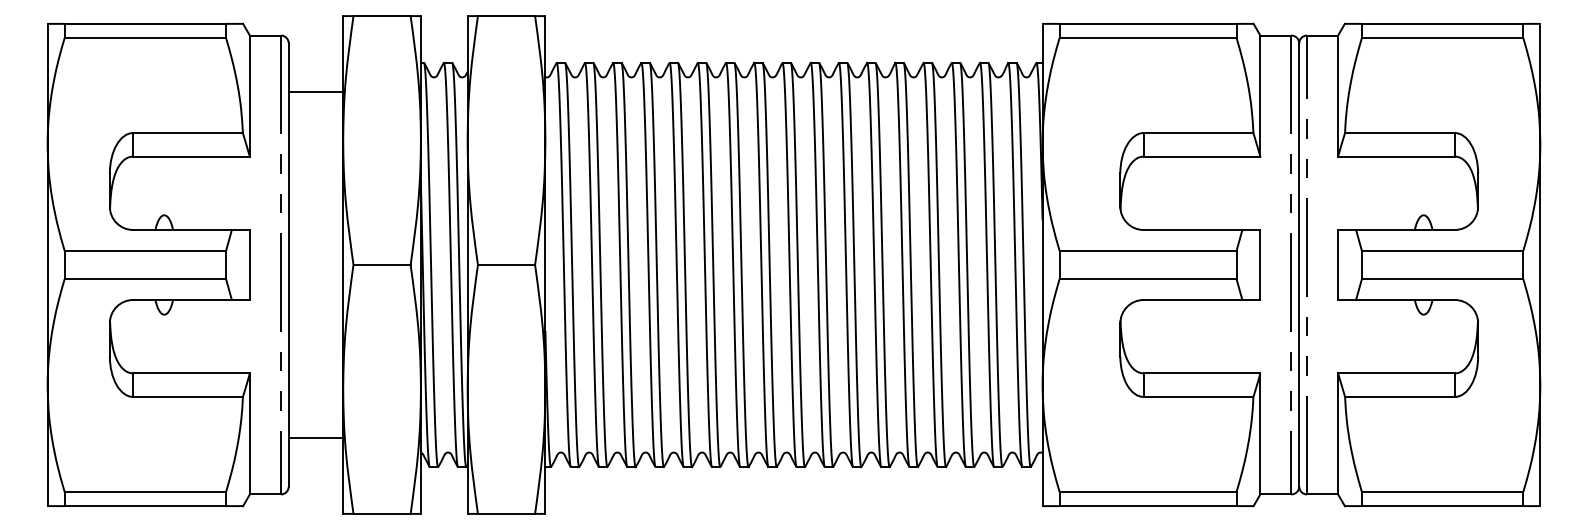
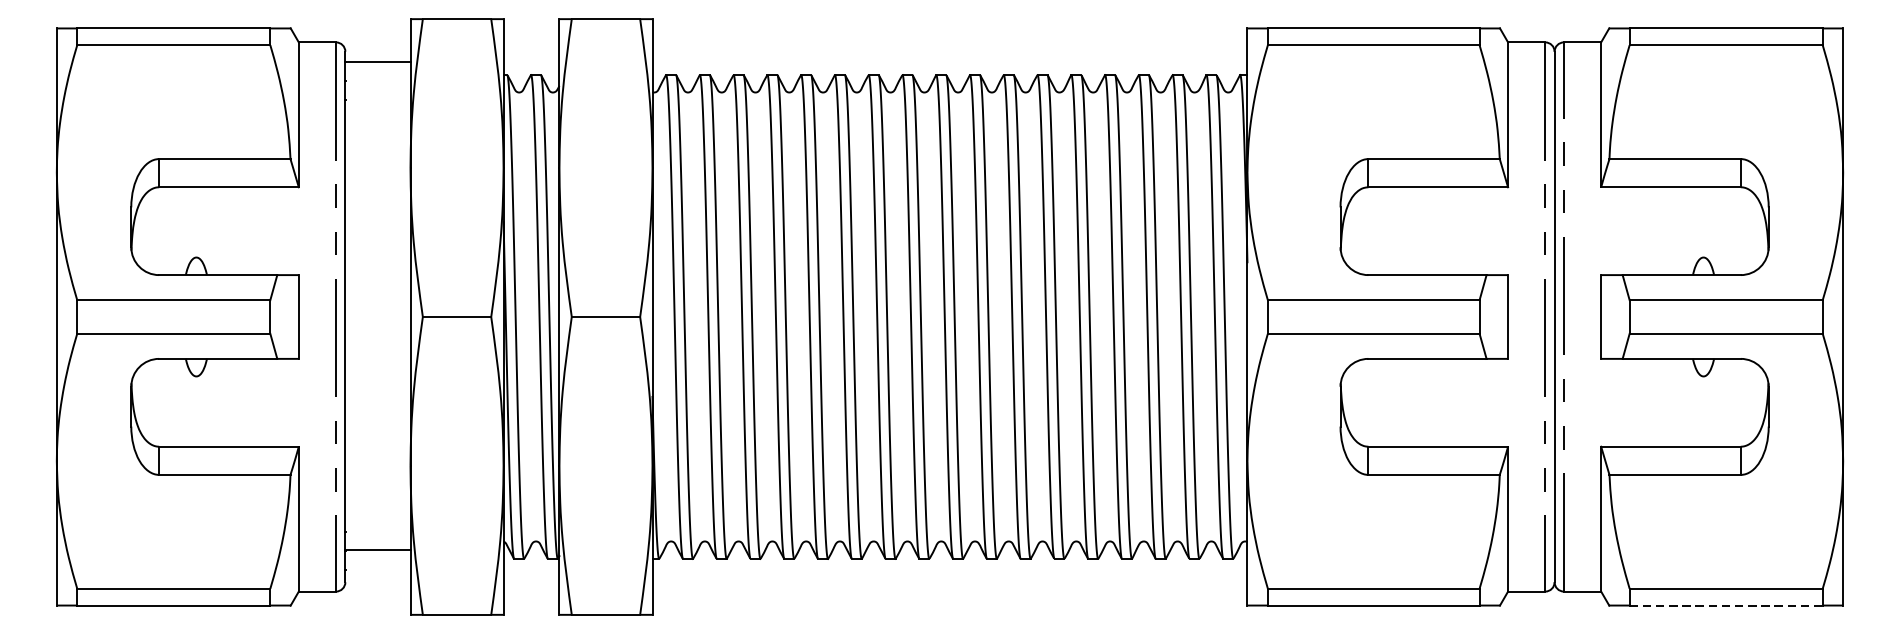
line: (315, 92) -> (377, 62), moved
line: (315, 437) -> (377, 549), moved
line: (1442, 506) -> (1726, 606), solid -> dashed

